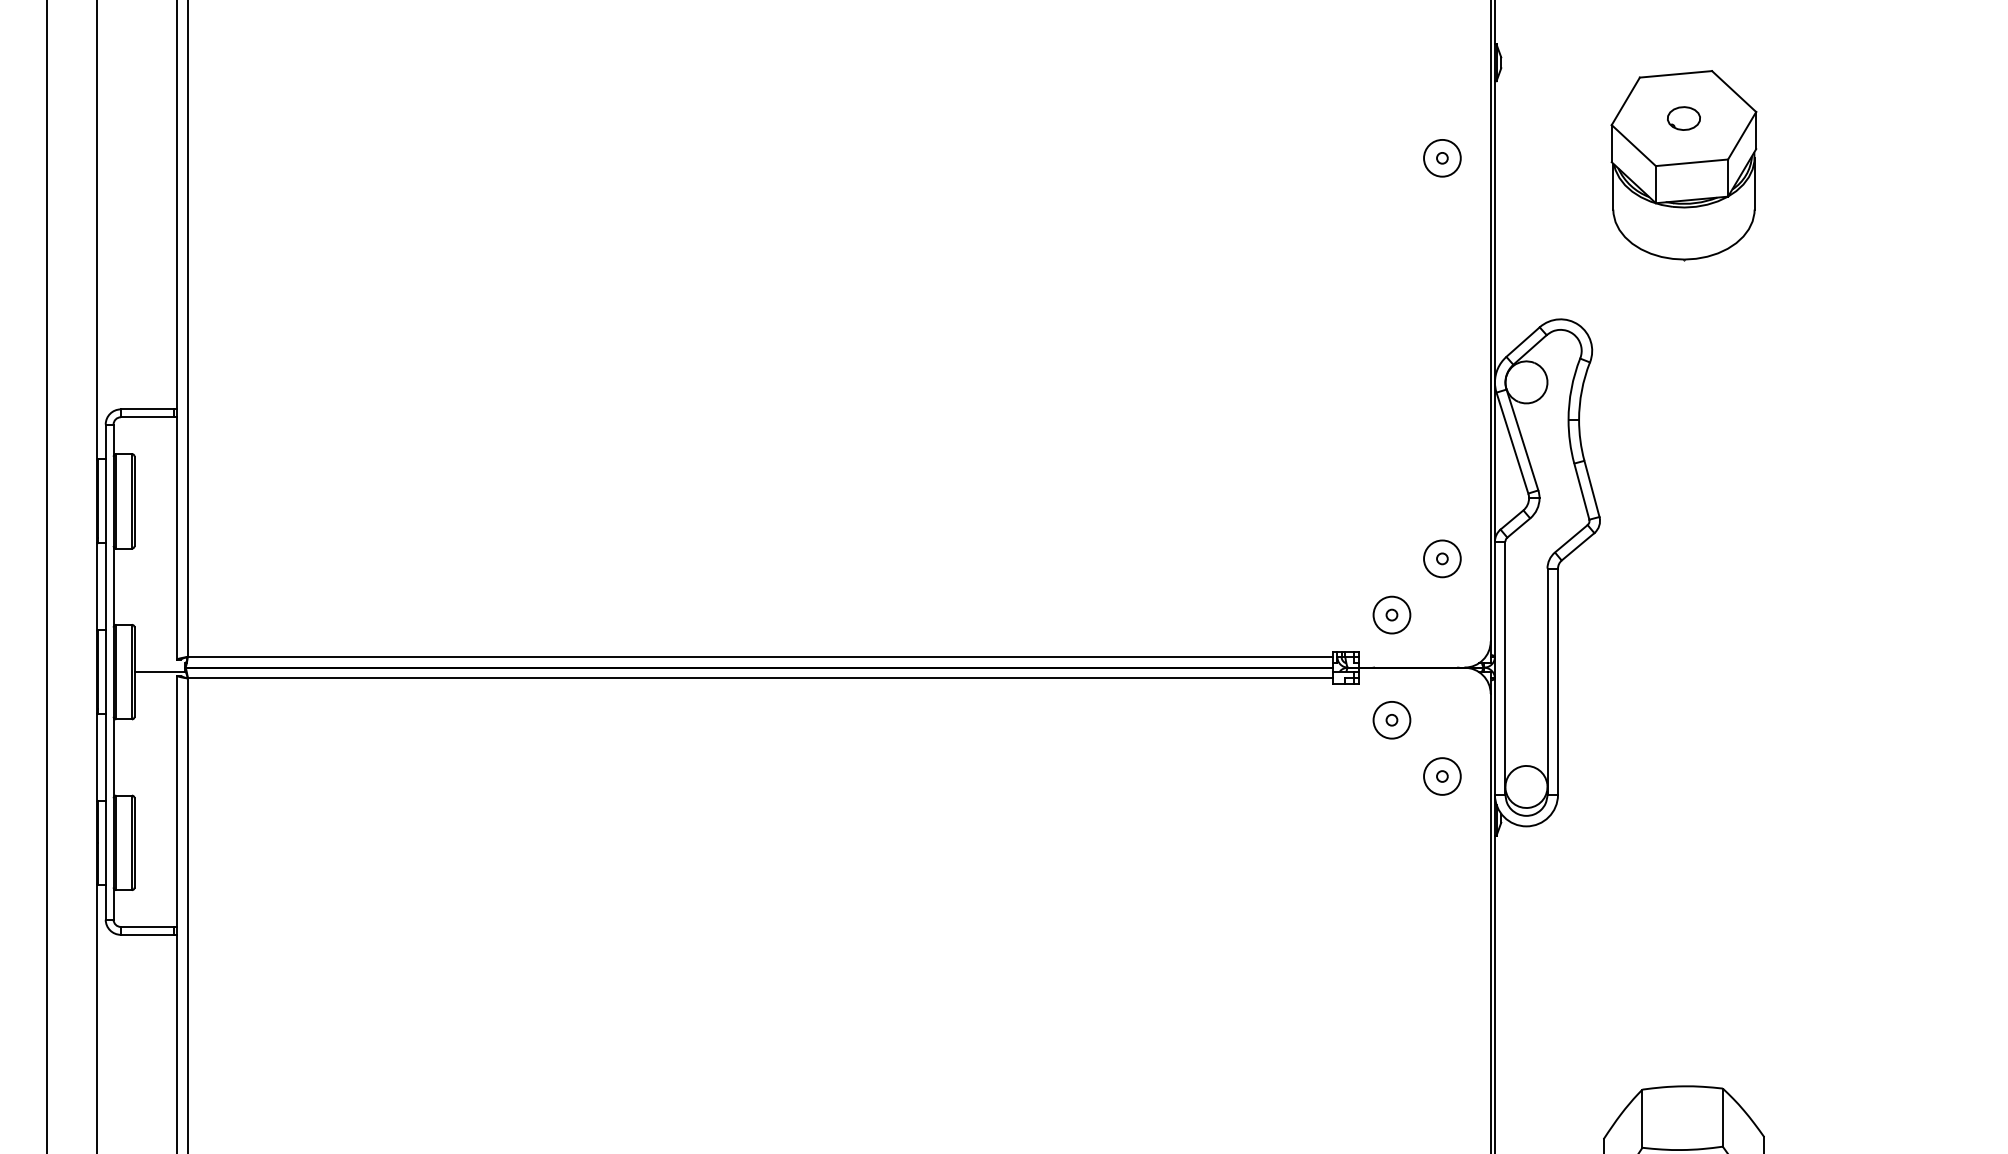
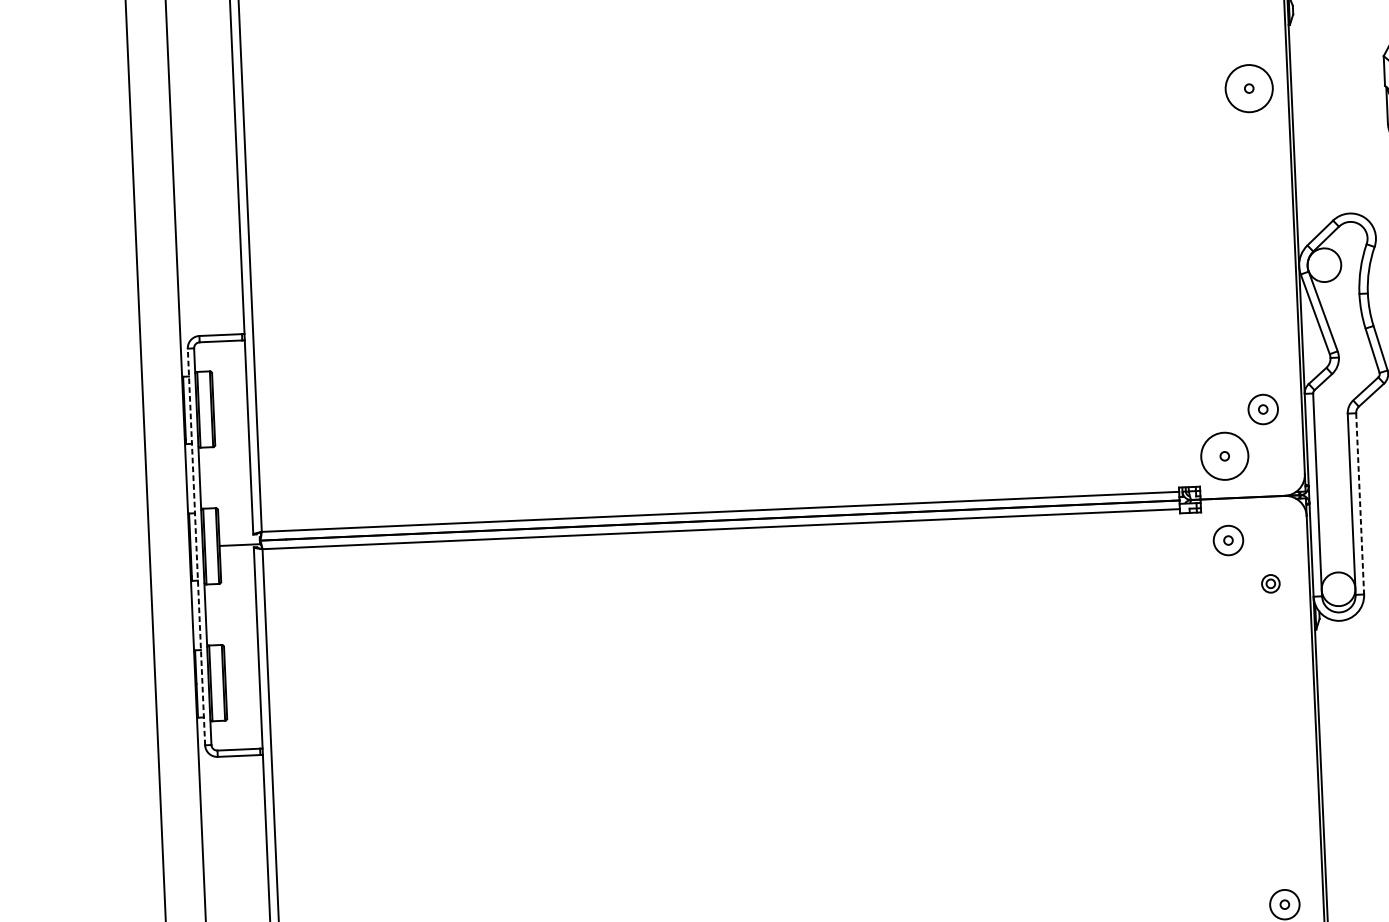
circle: (1442, 157) -> (1249, 87), size x1.6
circle: (1391, 614) -> (1224, 455), size x1.6
line: (105, 672) -> (196, 547), solid -> dashed
line: (1558, 682) -> (1360, 504), solid -> dashed
circle: (1442, 776) -> (1270, 583), size x0.6

